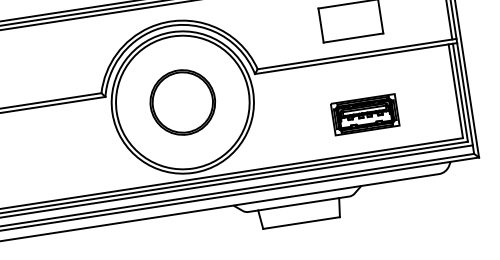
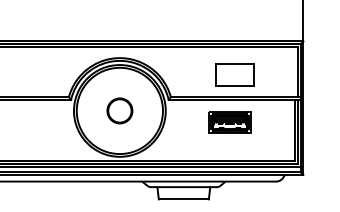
circle: (182, 101) -> (119, 110), size x0.6
part: (364, 114) -> (229, 122), moved

